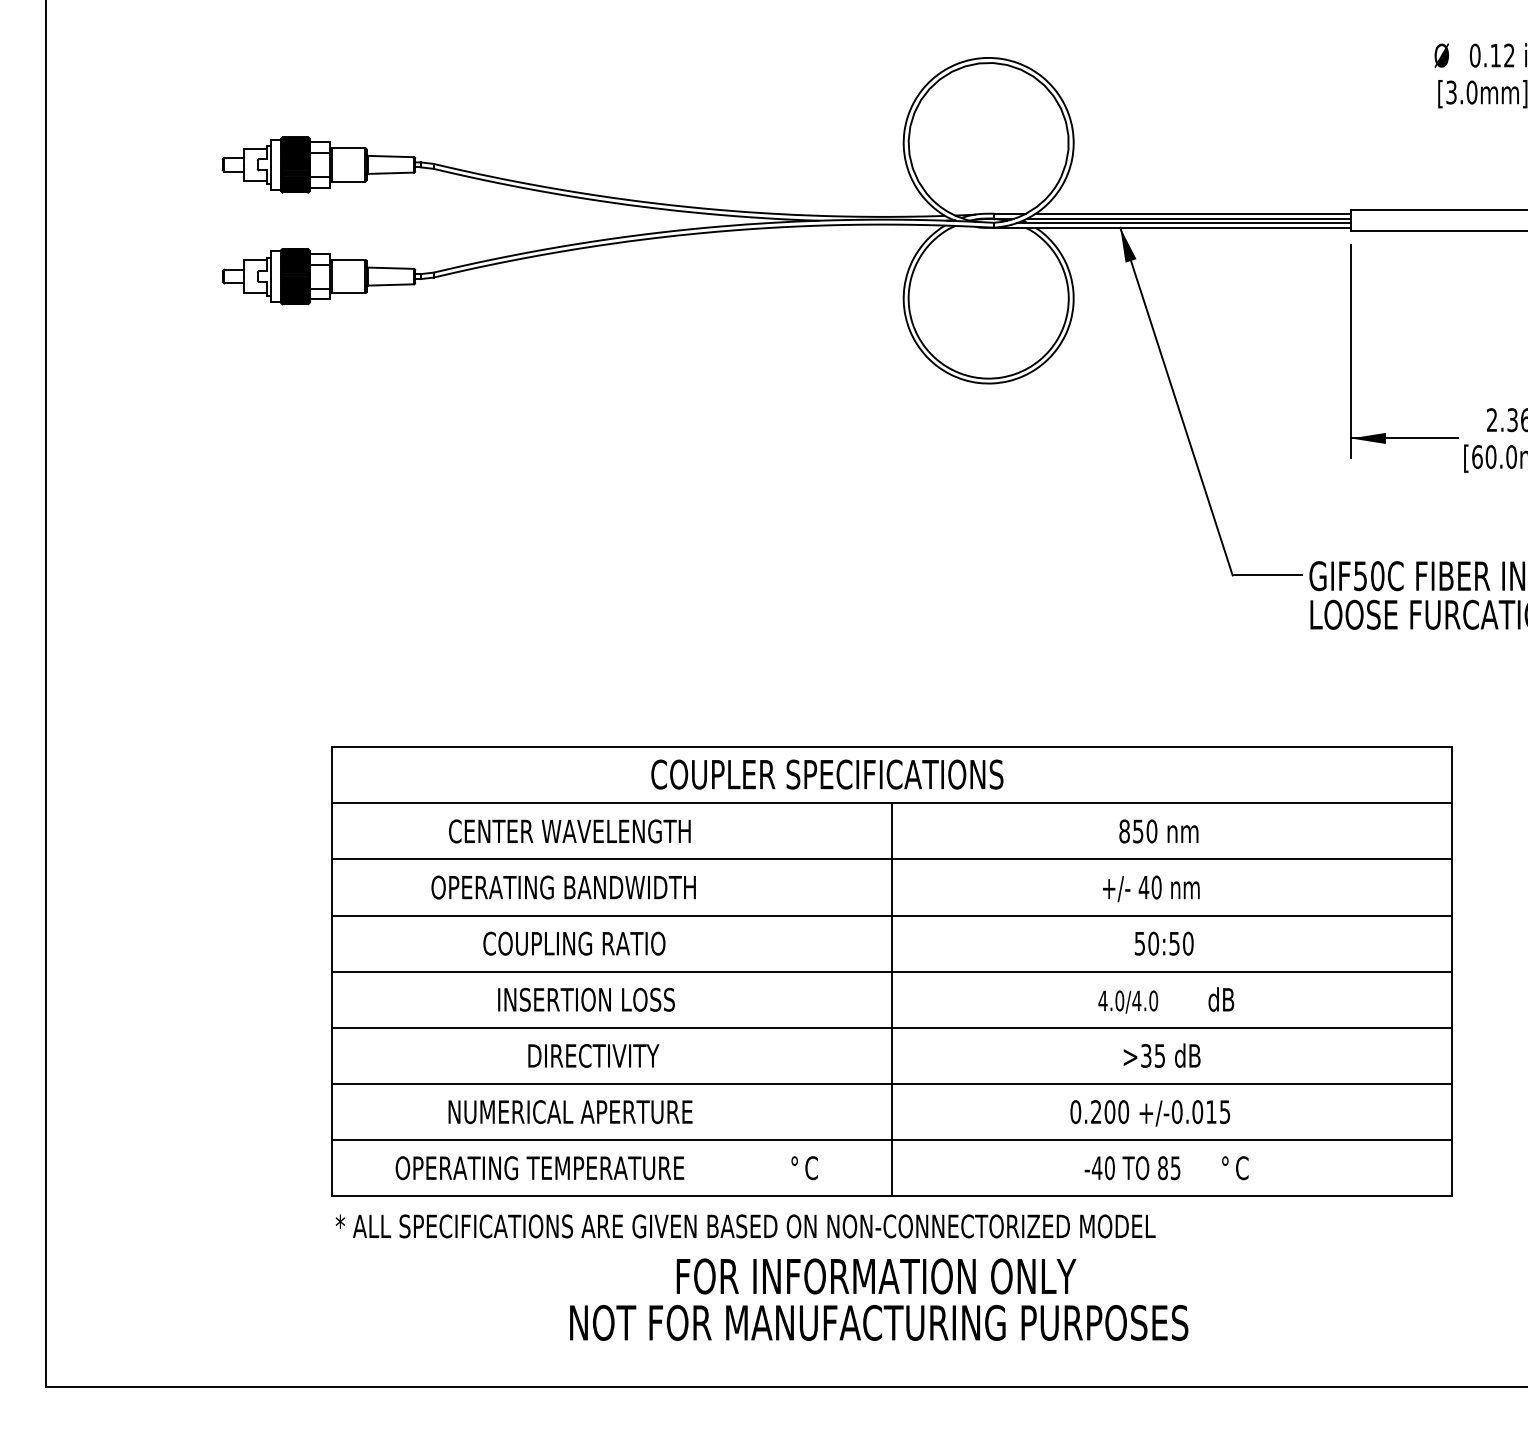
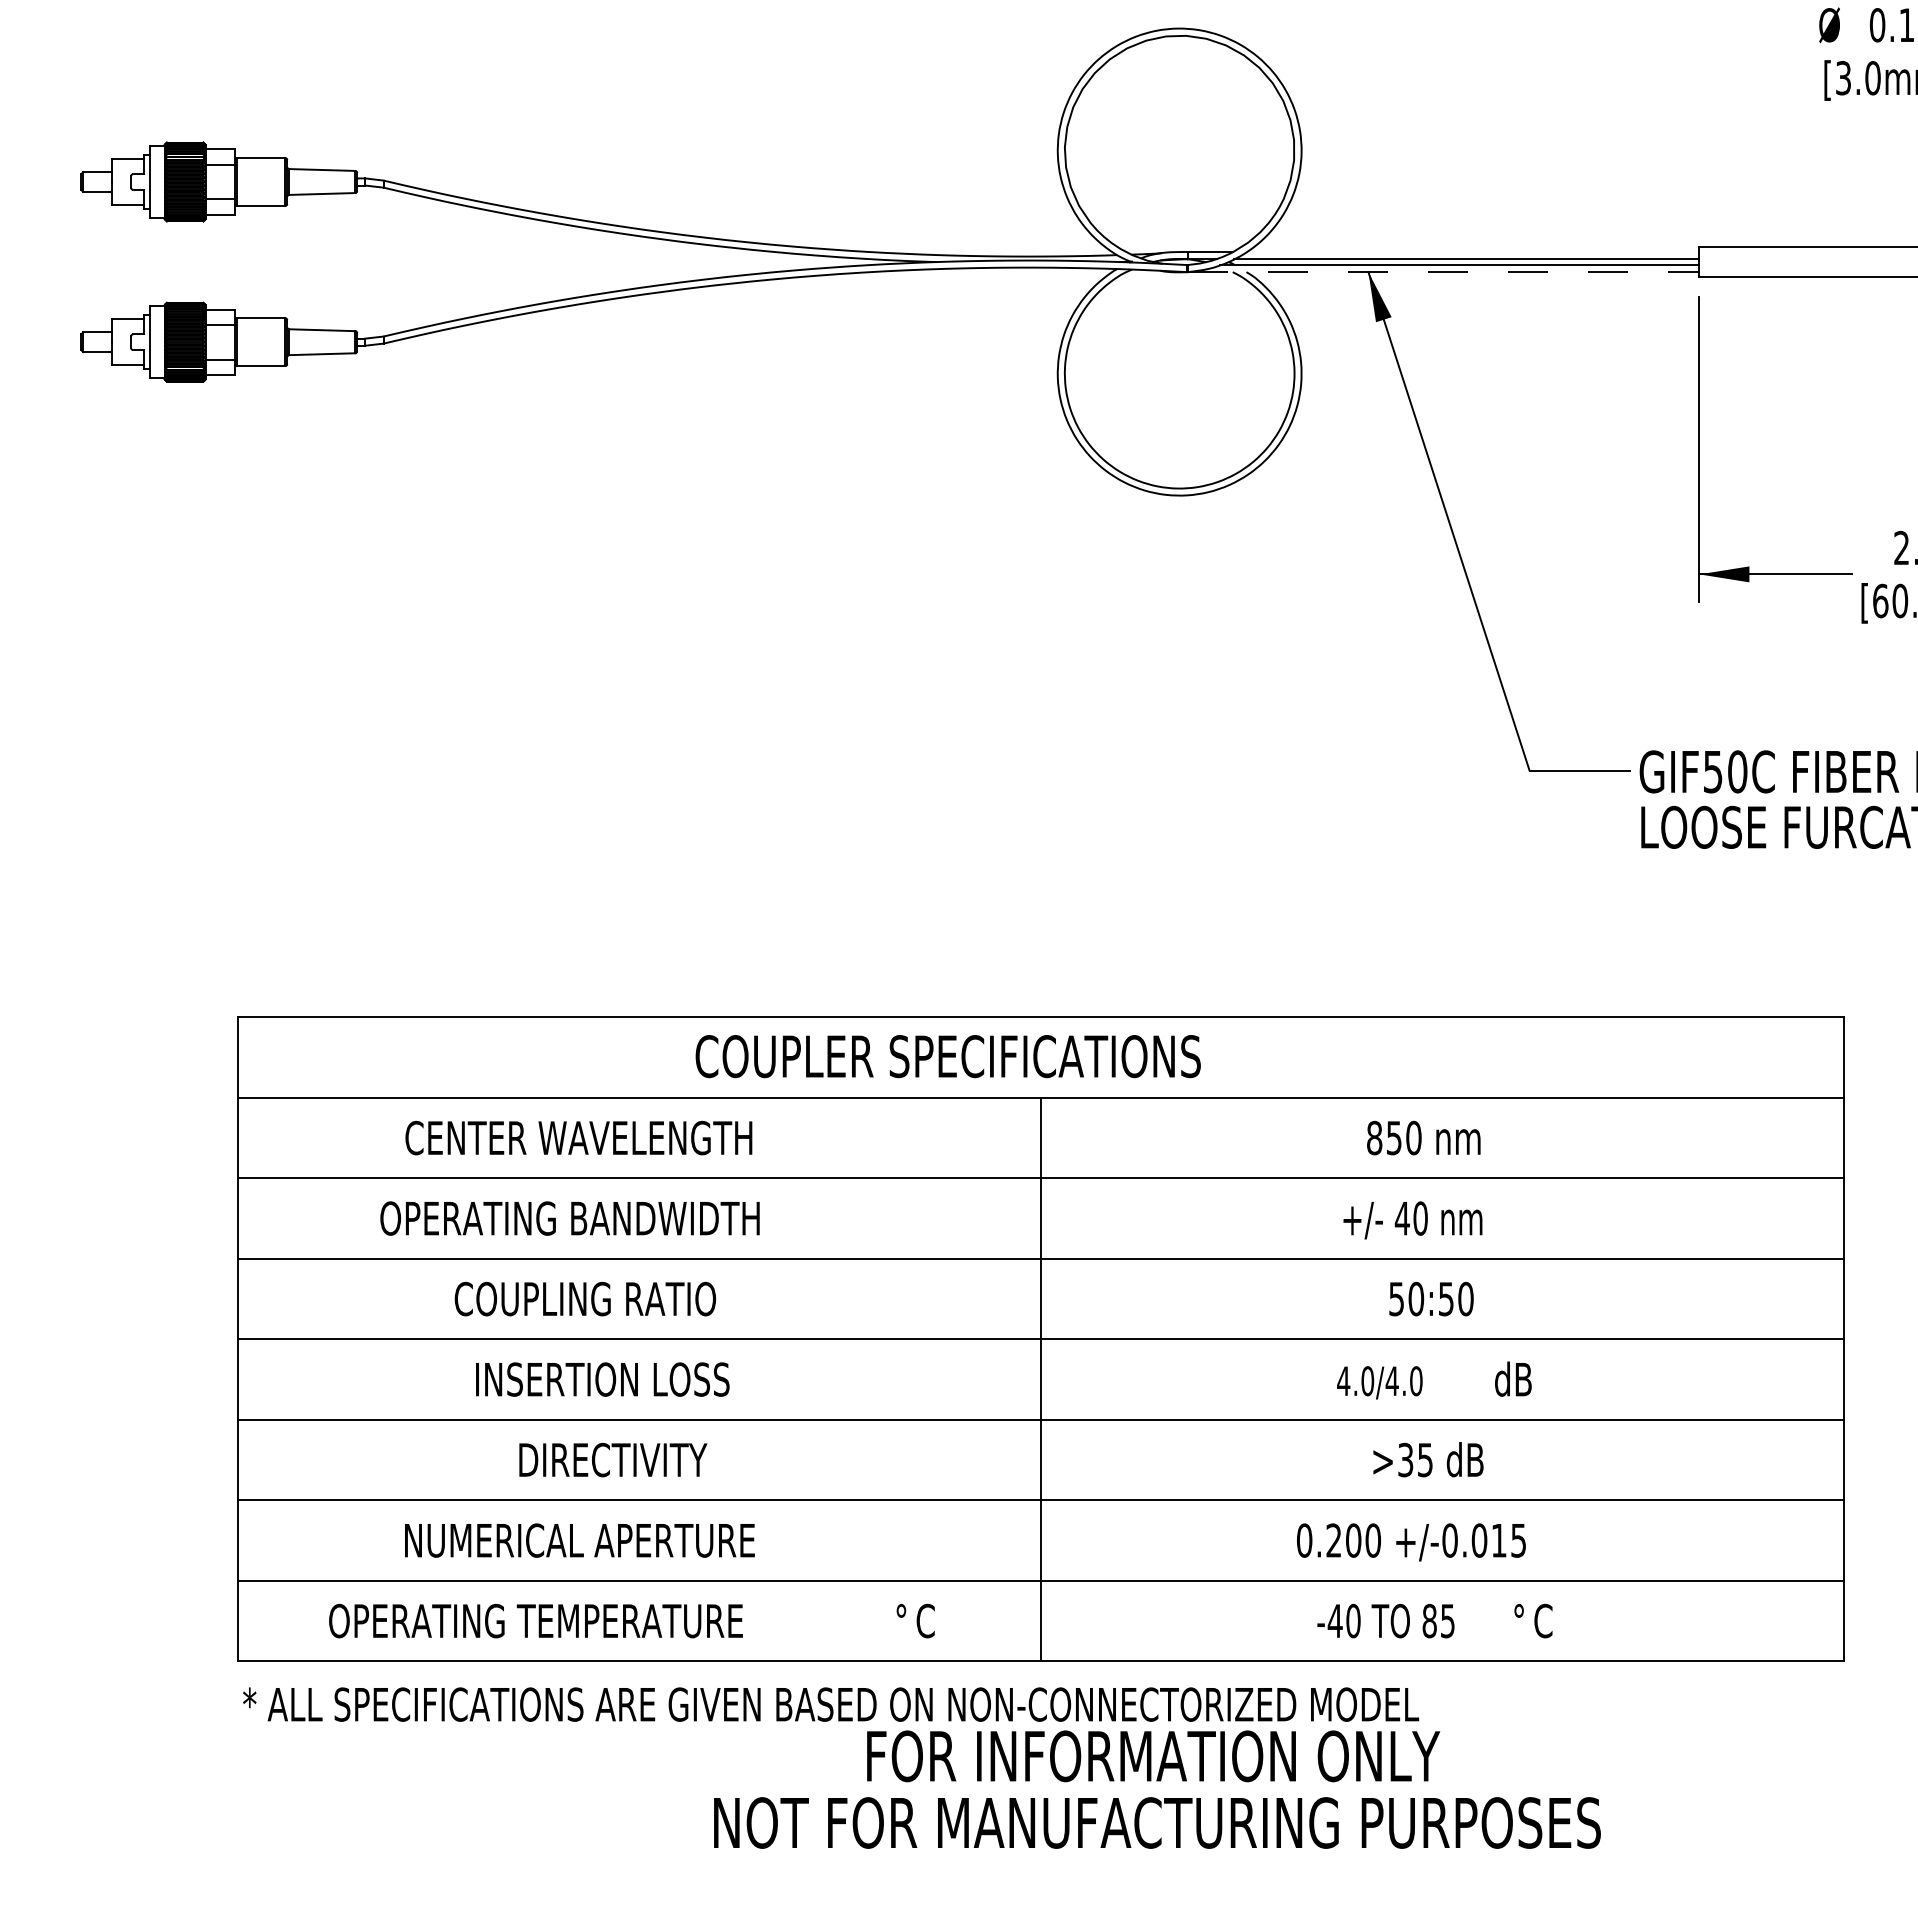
line: (1193, 213) -> (1473, 251), removed
line: (1173, 227) -> (1444, 271), solid -> dashed
text: (879, 1299) -> (1157, 1789), moved

